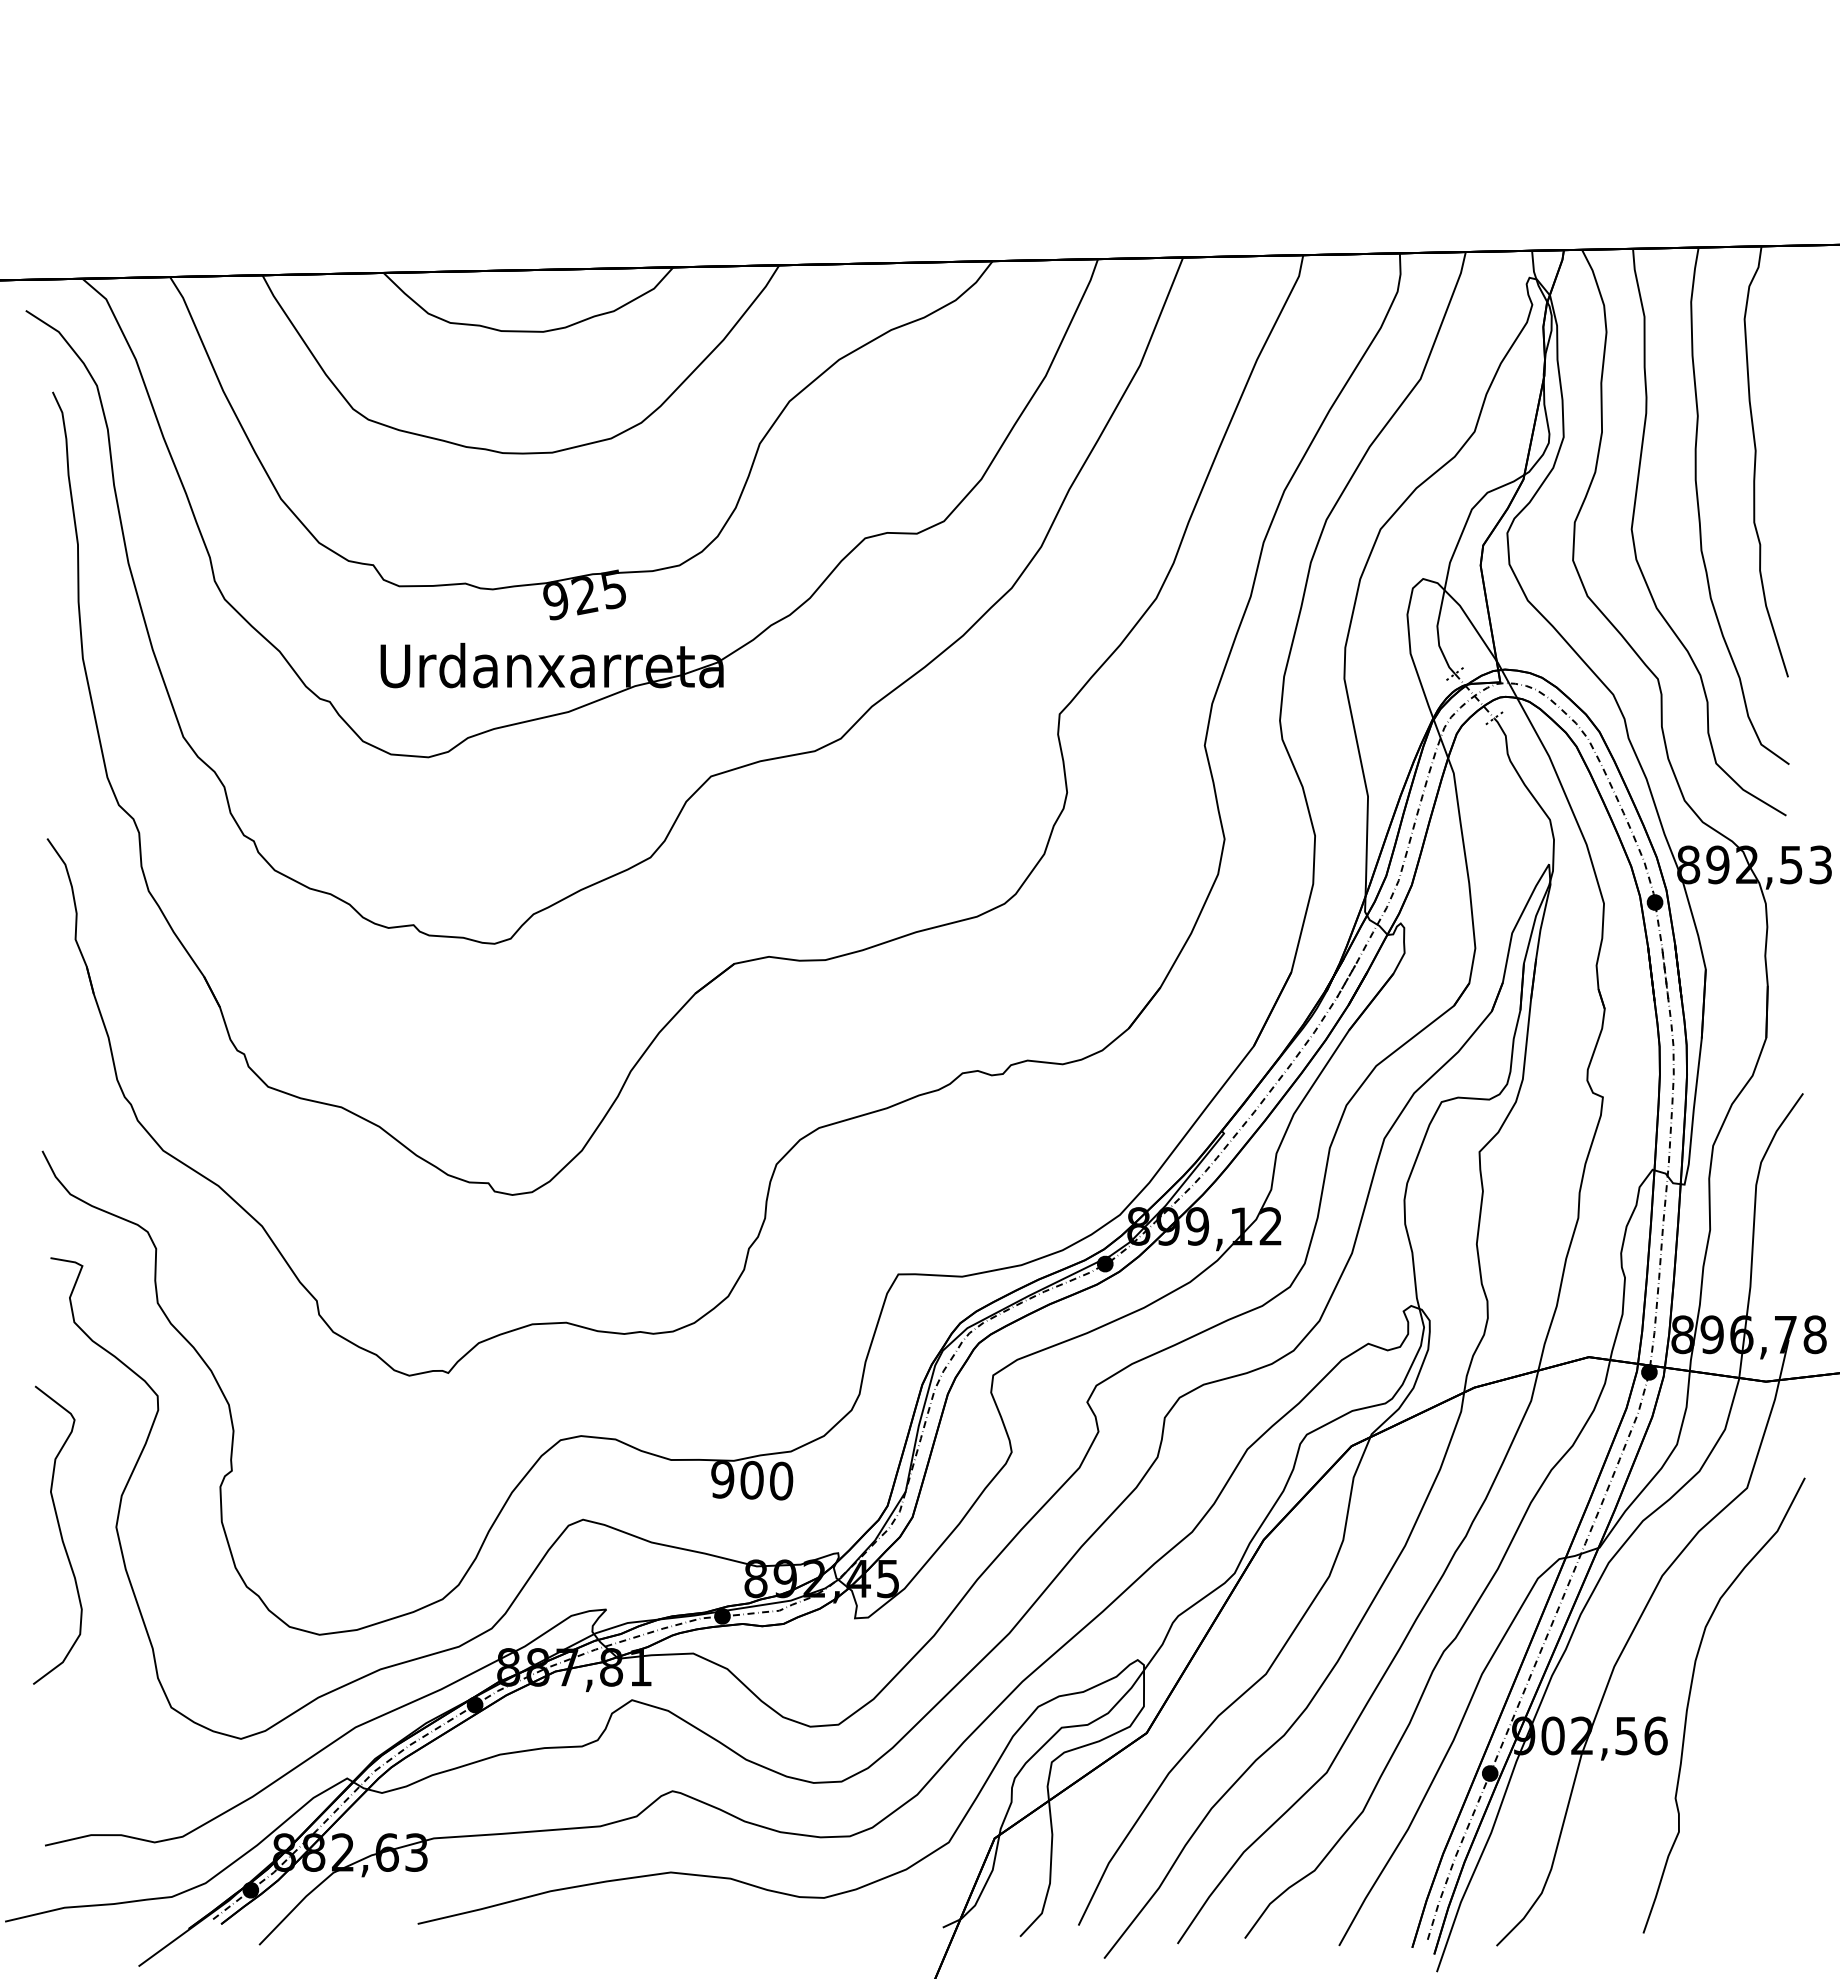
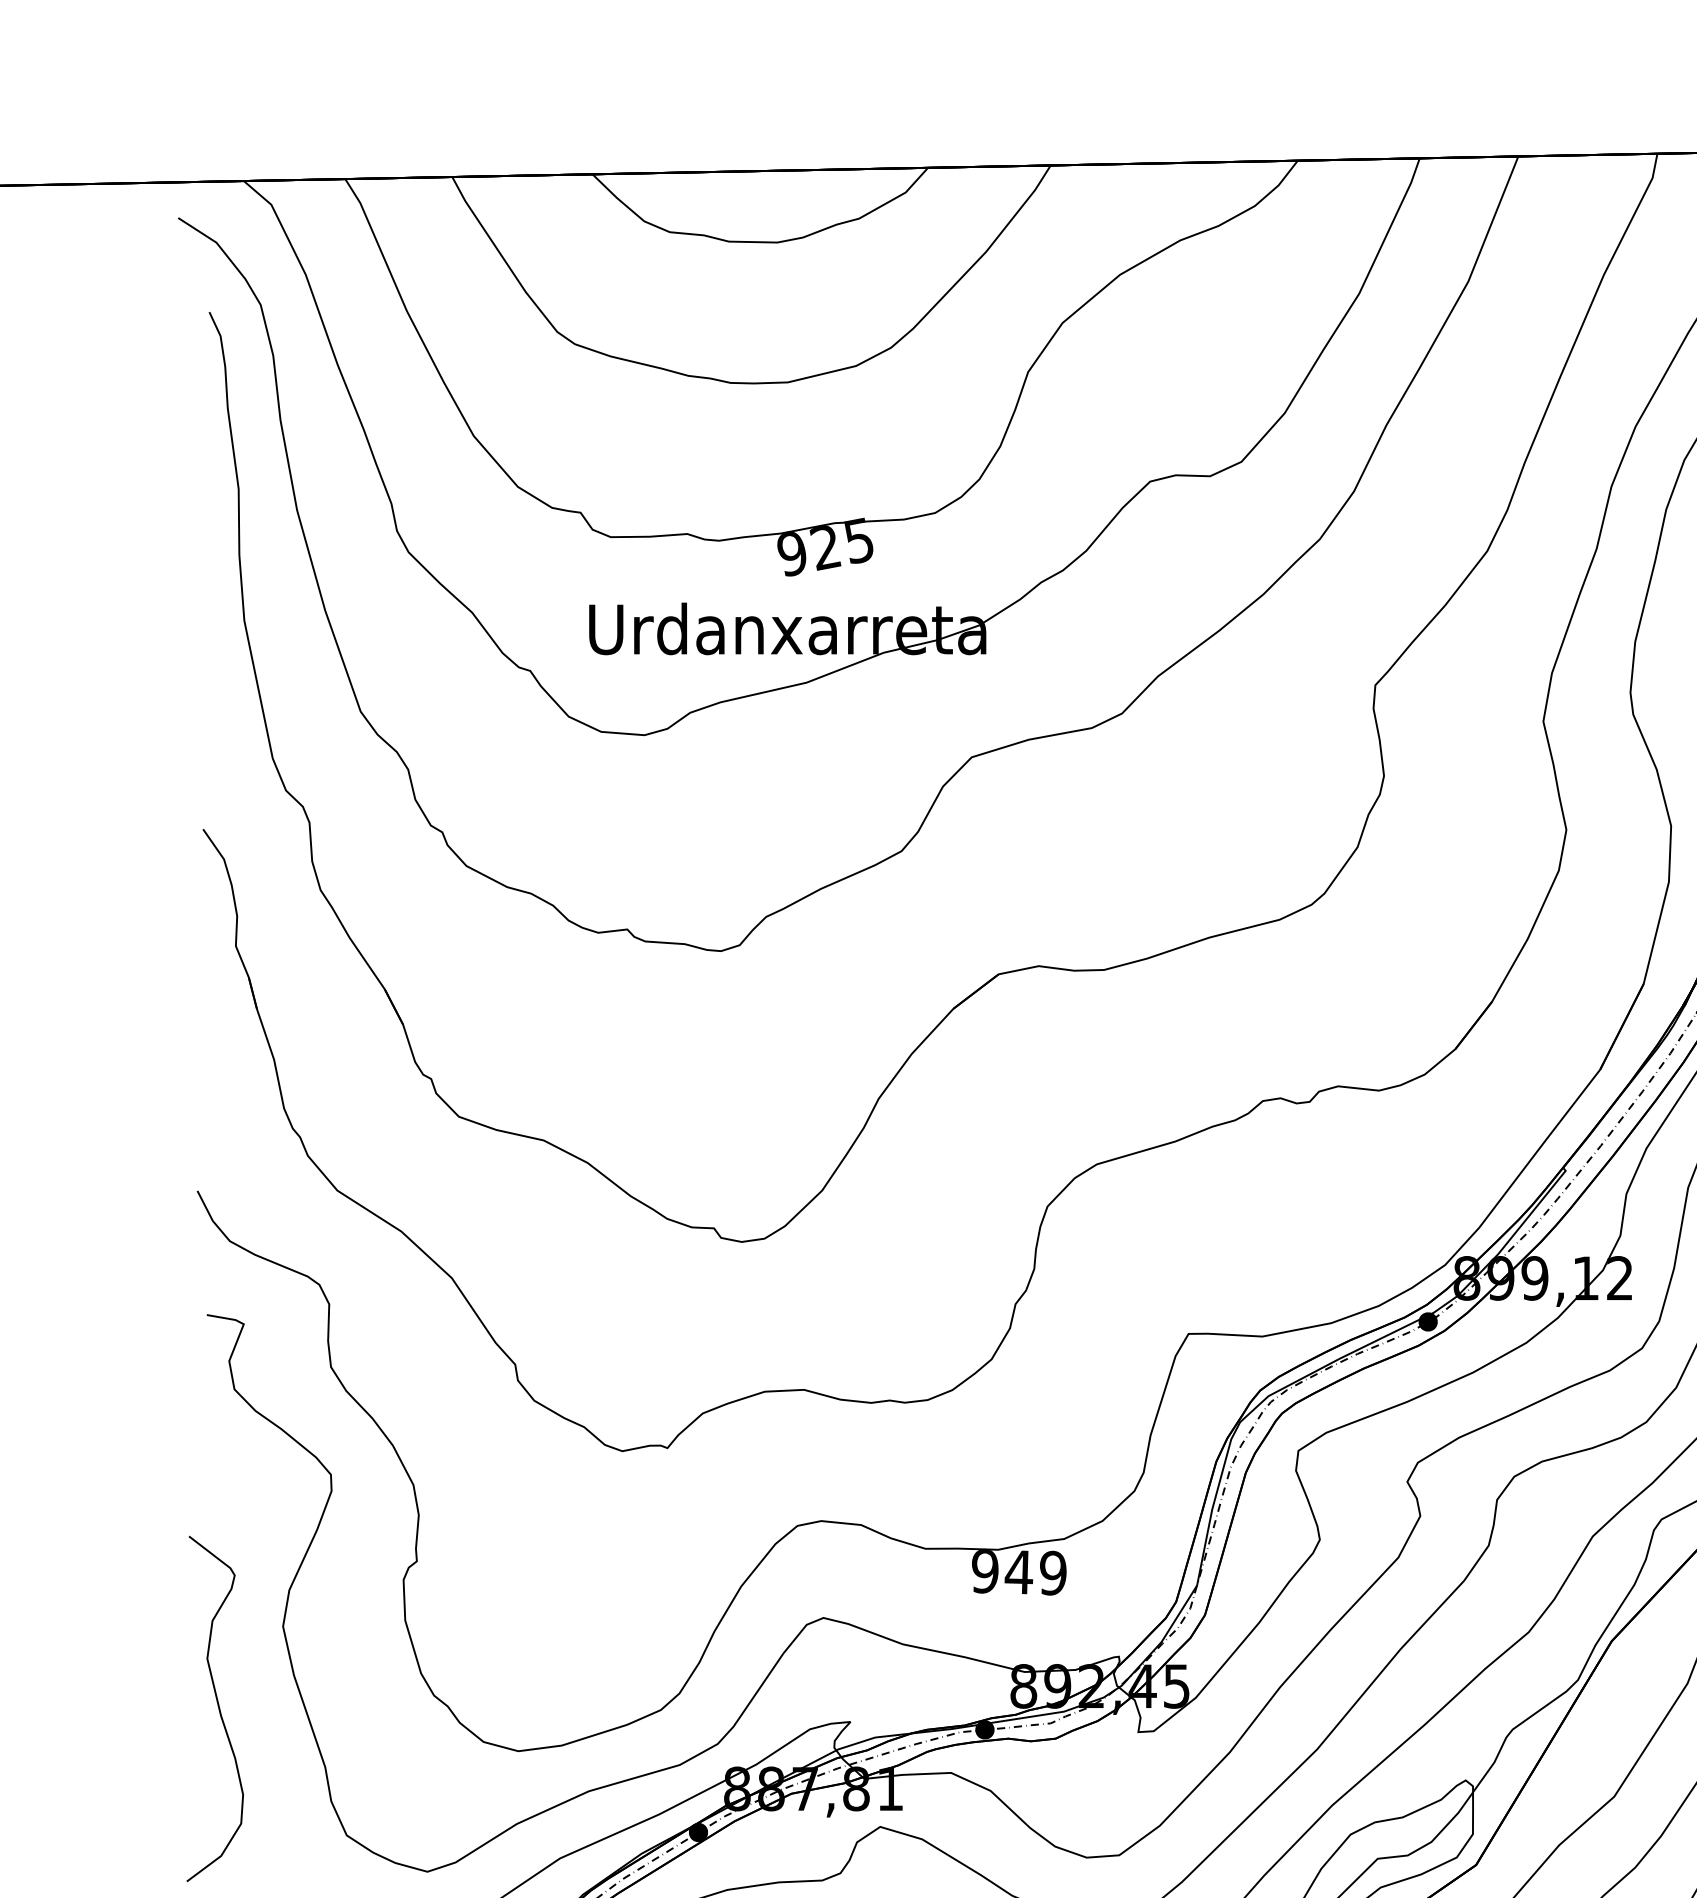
text: (766, 1480) -> (1035, 1572), 900 -> 949
curve: (59, 1532) -> (217, 1705), moved

